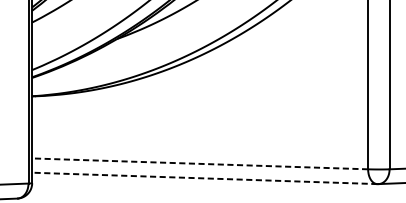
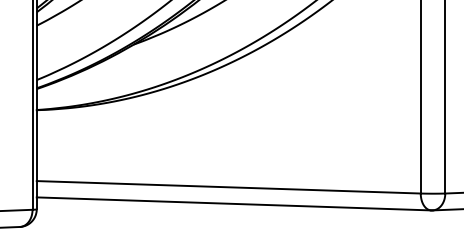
line: (199, 164) -> (228, 187), dashed -> solid
line: (204, 178) -> (233, 203), dashed -> solid

